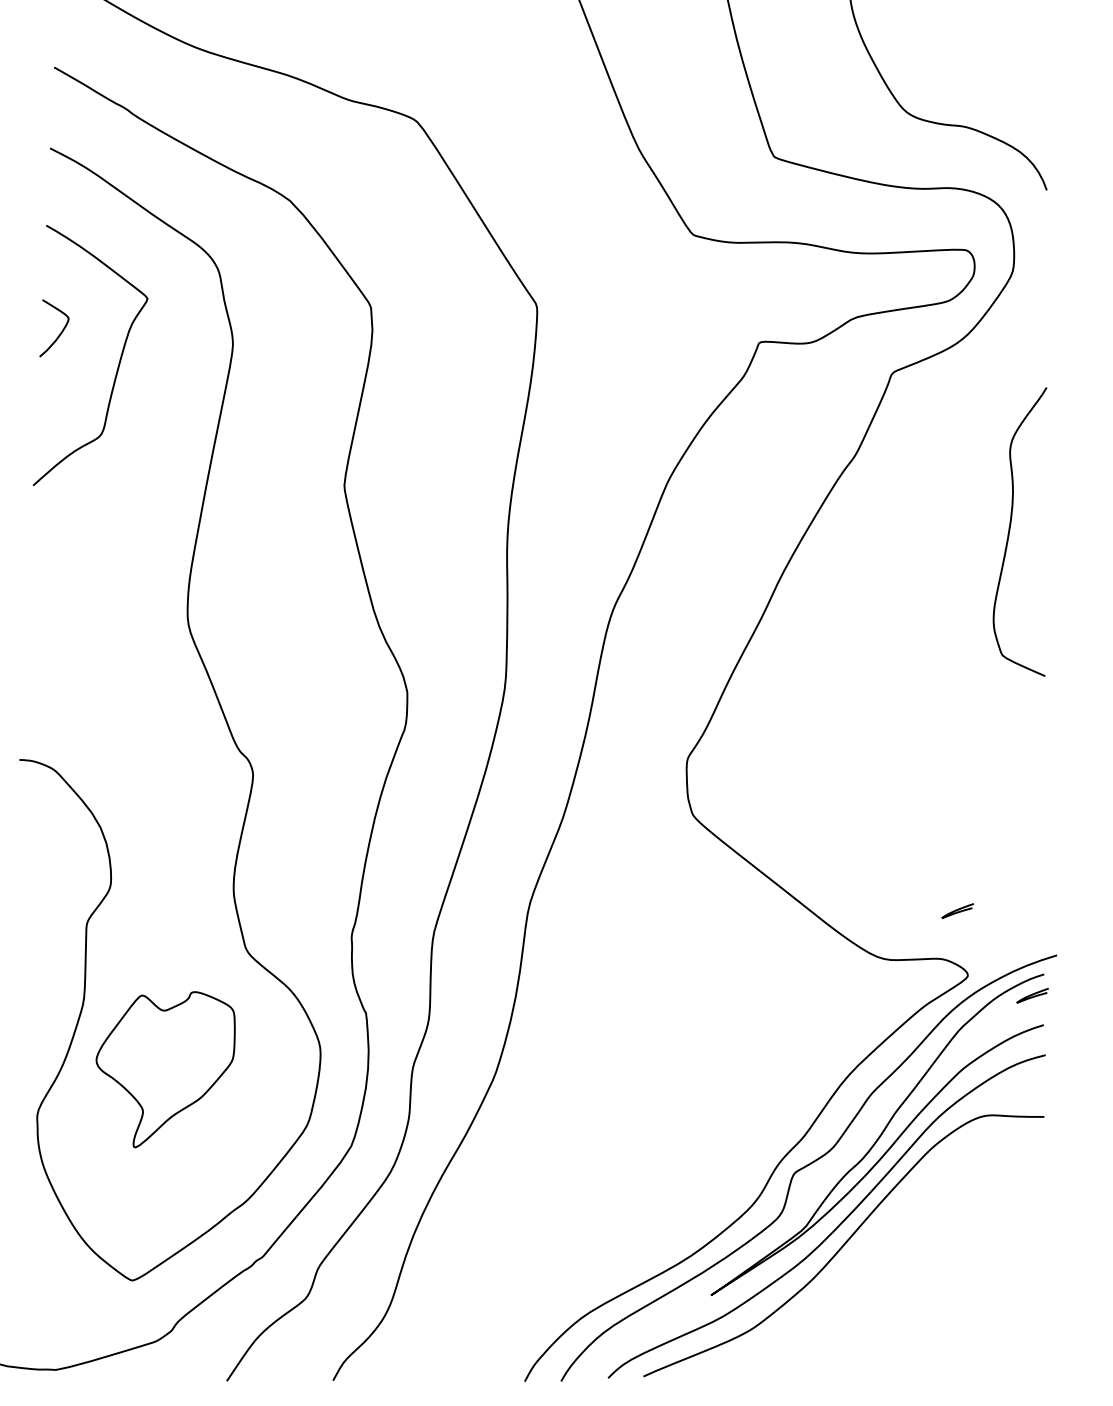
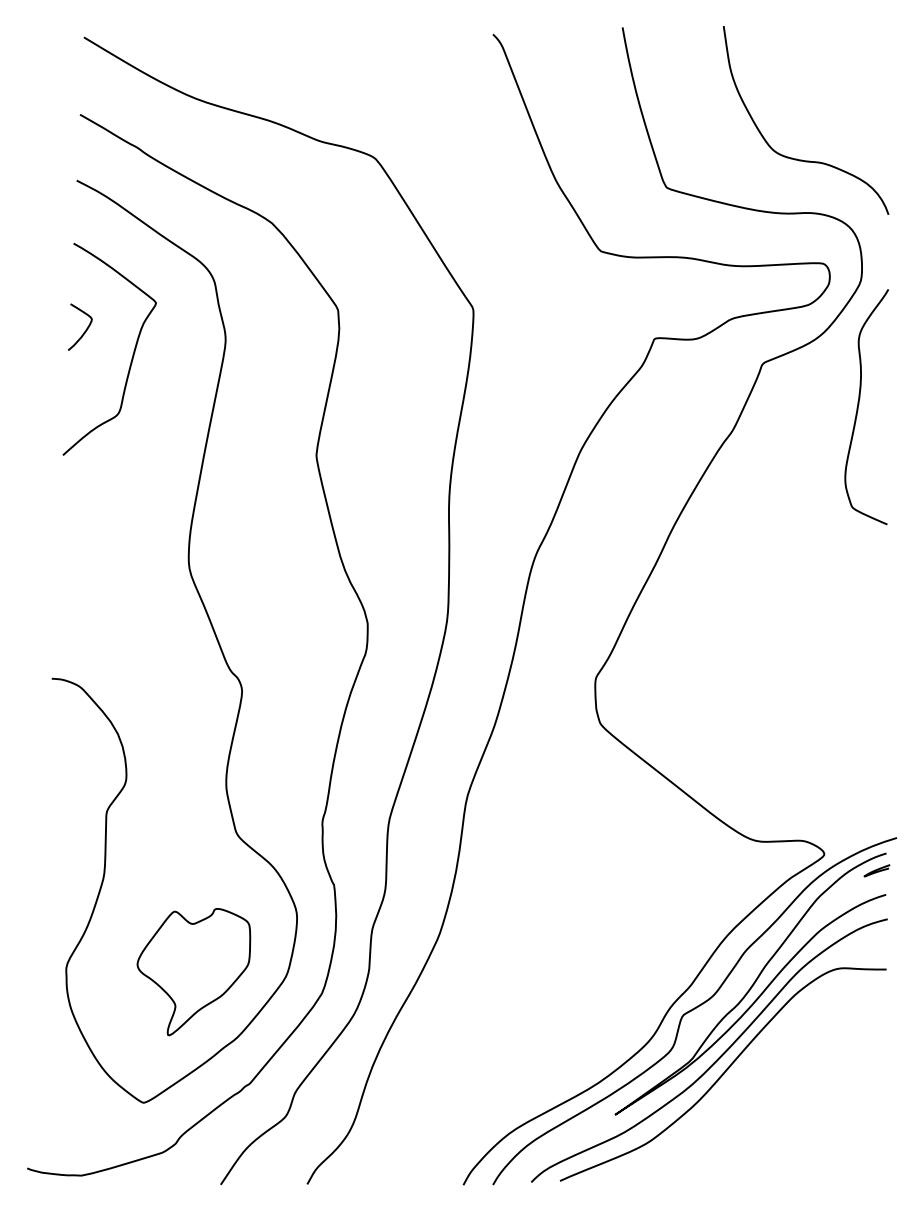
curve: (1011, 528) -> (859, 404), moved
curve: (957, 910) -> (815, 801), removed
part: (165, 1070) -> (193, 972), moved

